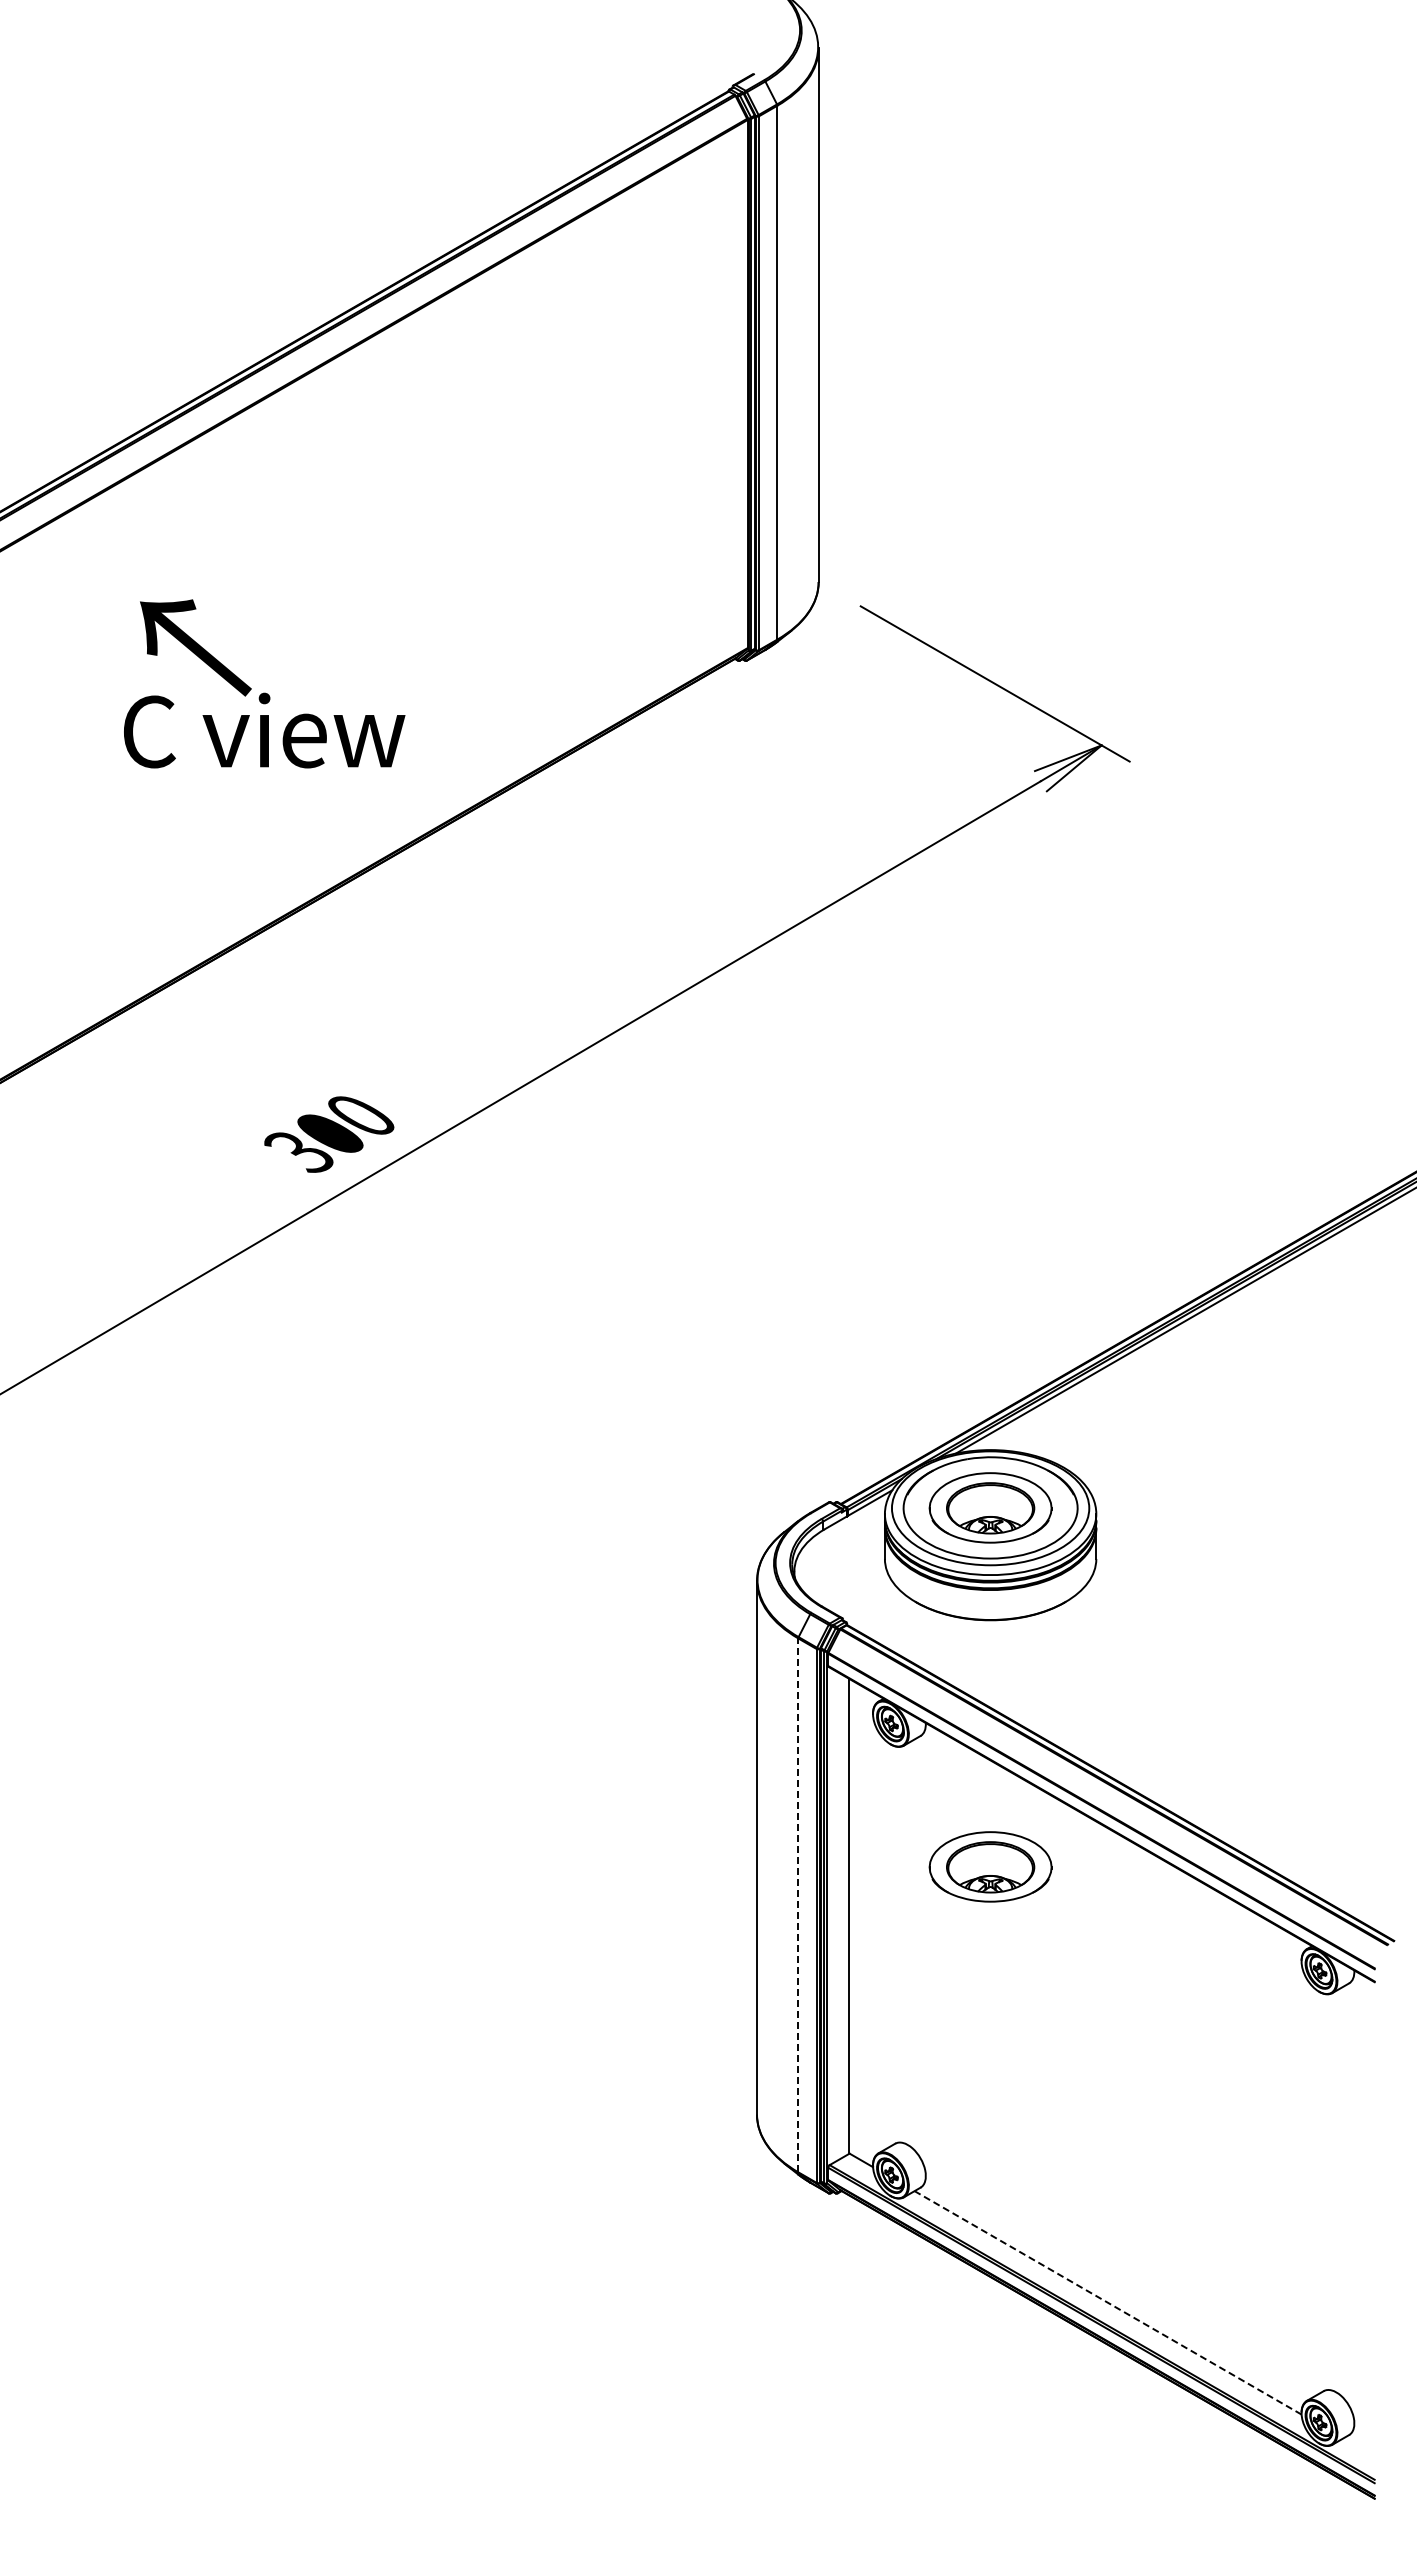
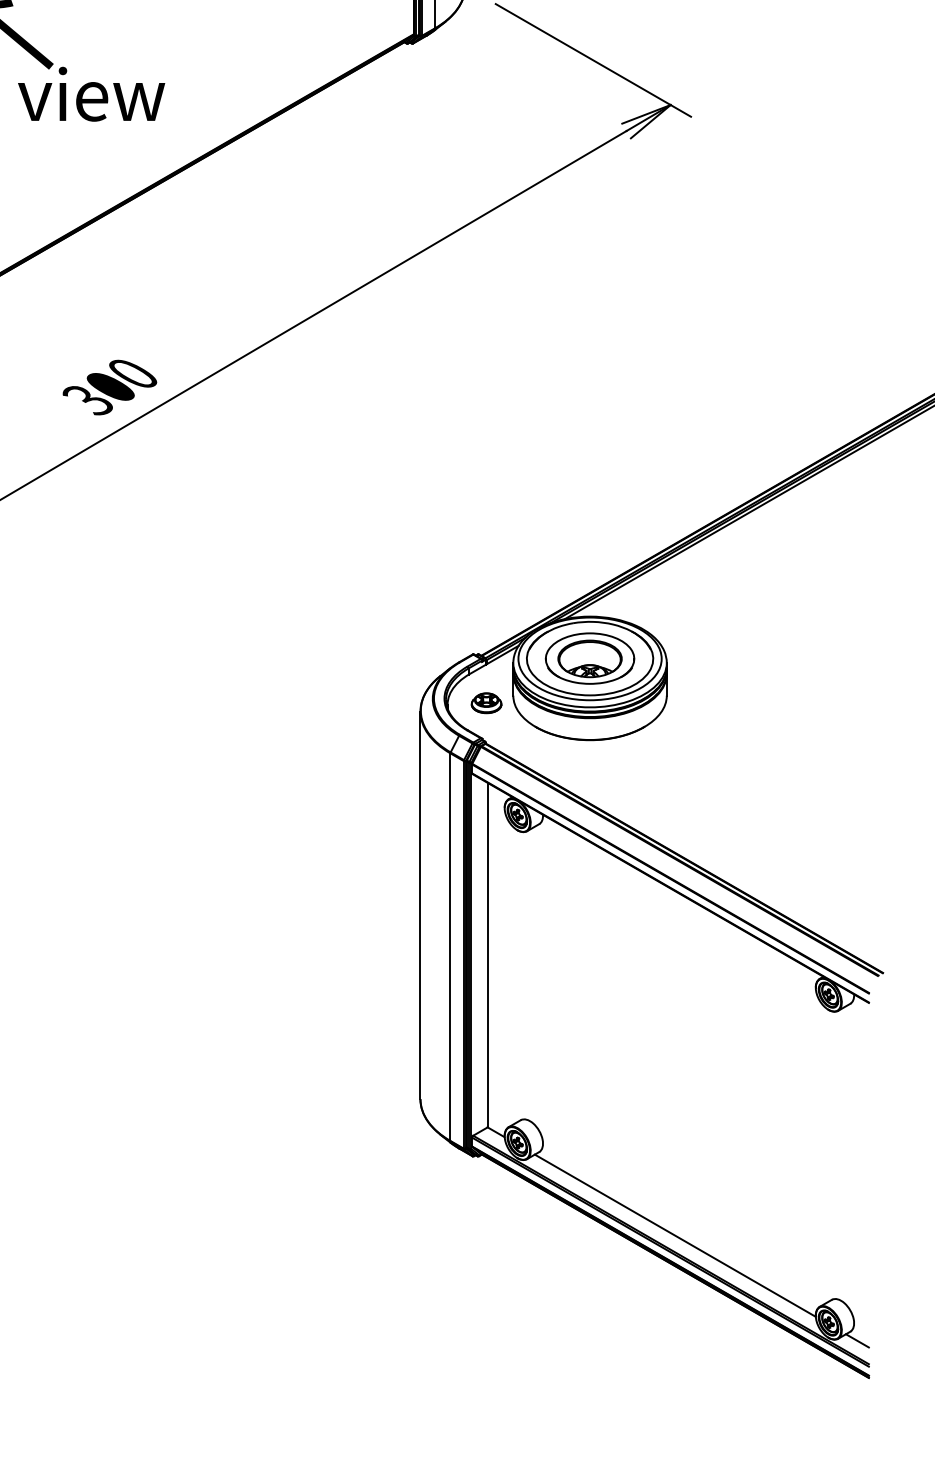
part: (847, 1568) -> (486, 702), added
part: (990, 1866) -> (589, 918), removed
line: (798, 1905) -> (450, 947), dashed -> solid
line: (1107, 2302) -> (674, 1235), dashed -> solid
line: (1358, 2447) -> (857, 1340), added

